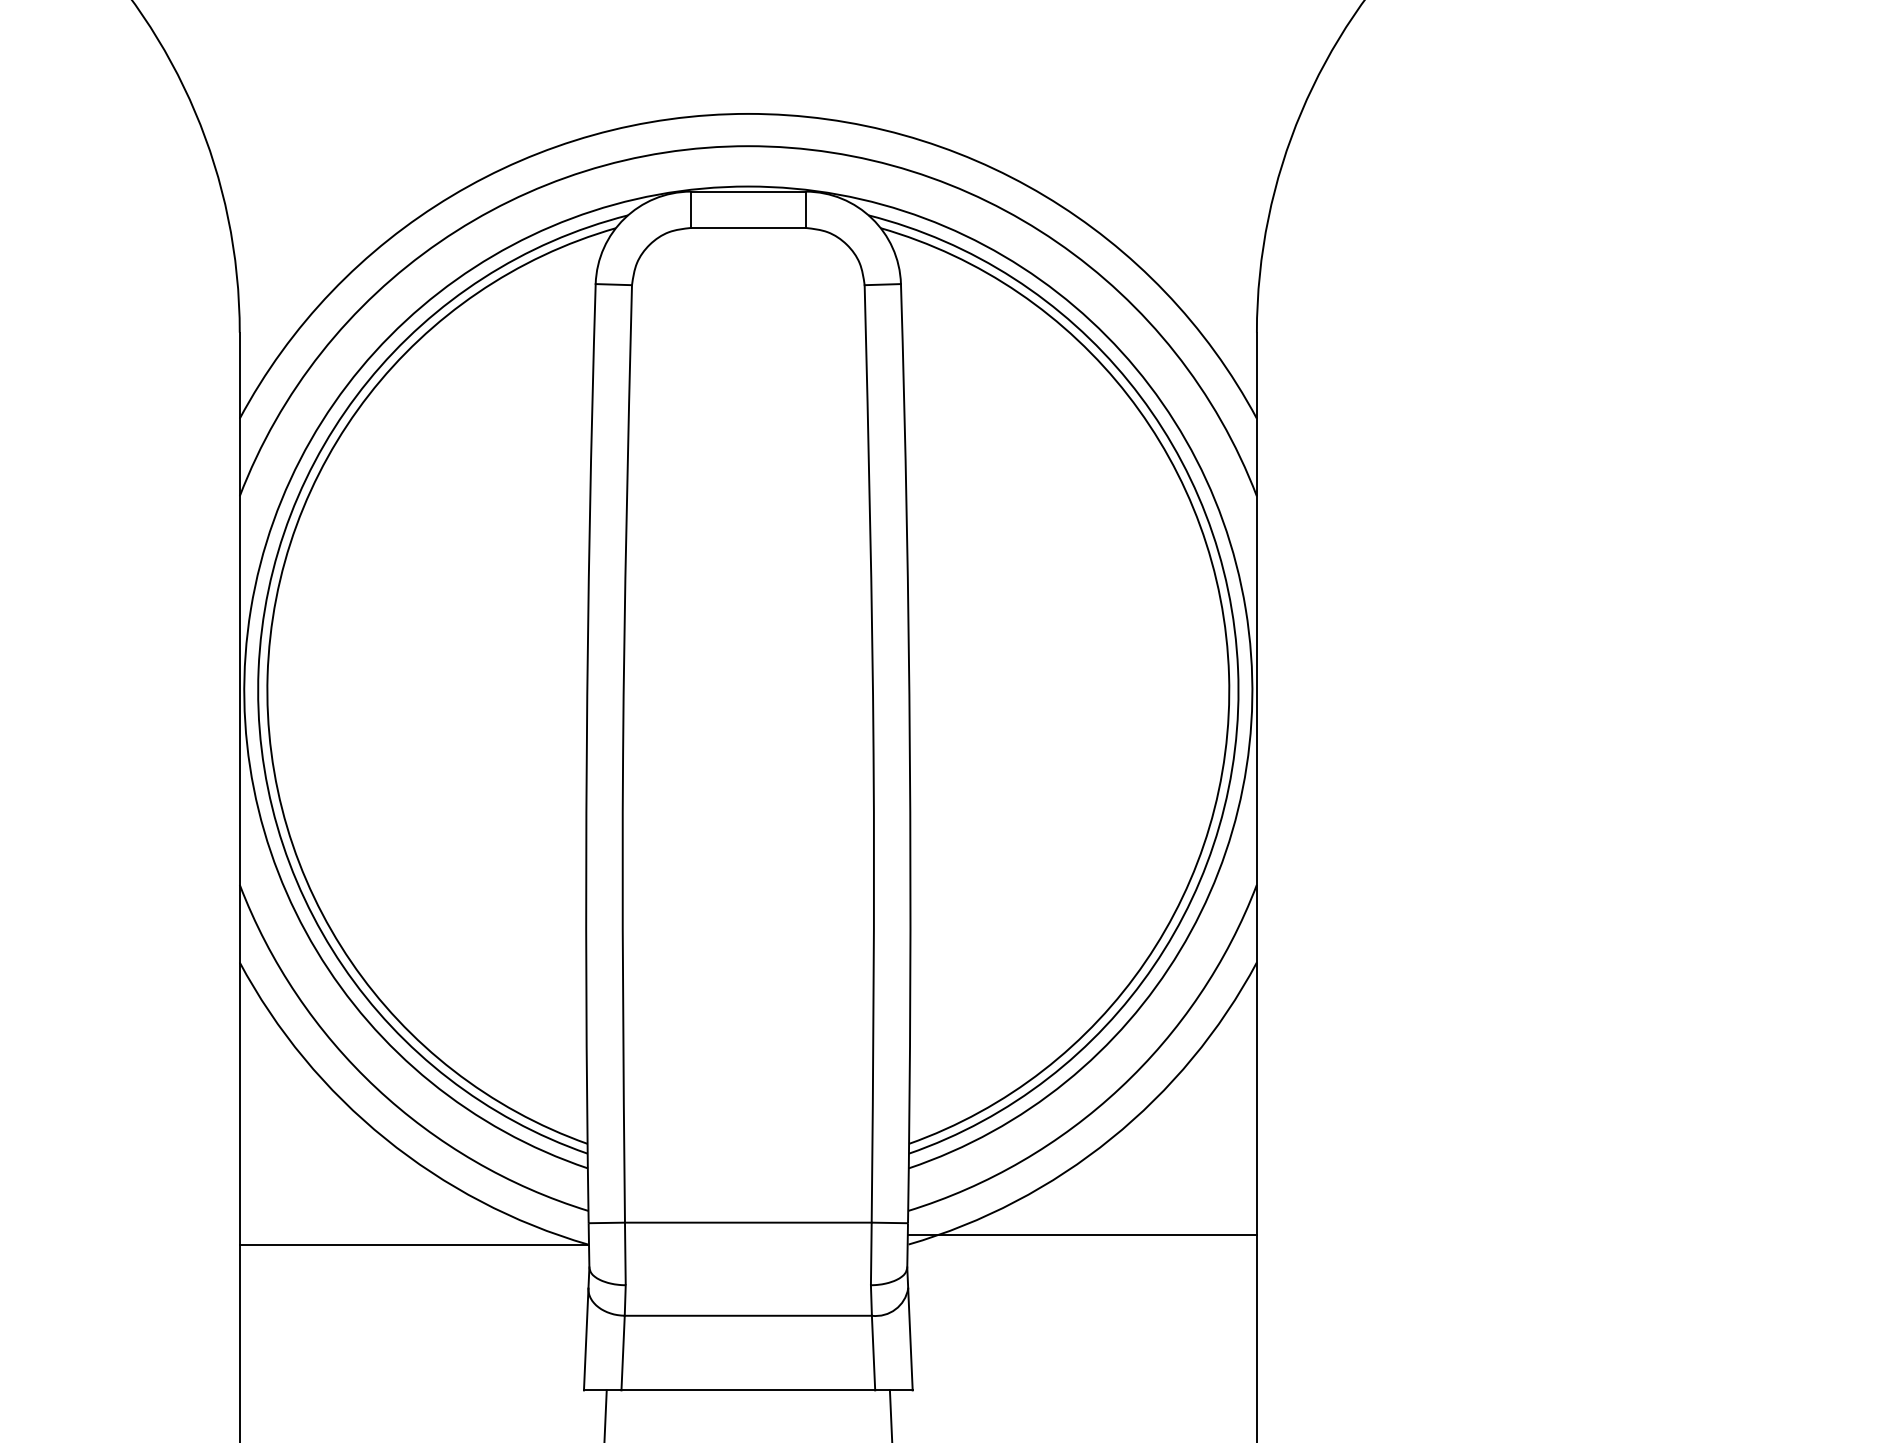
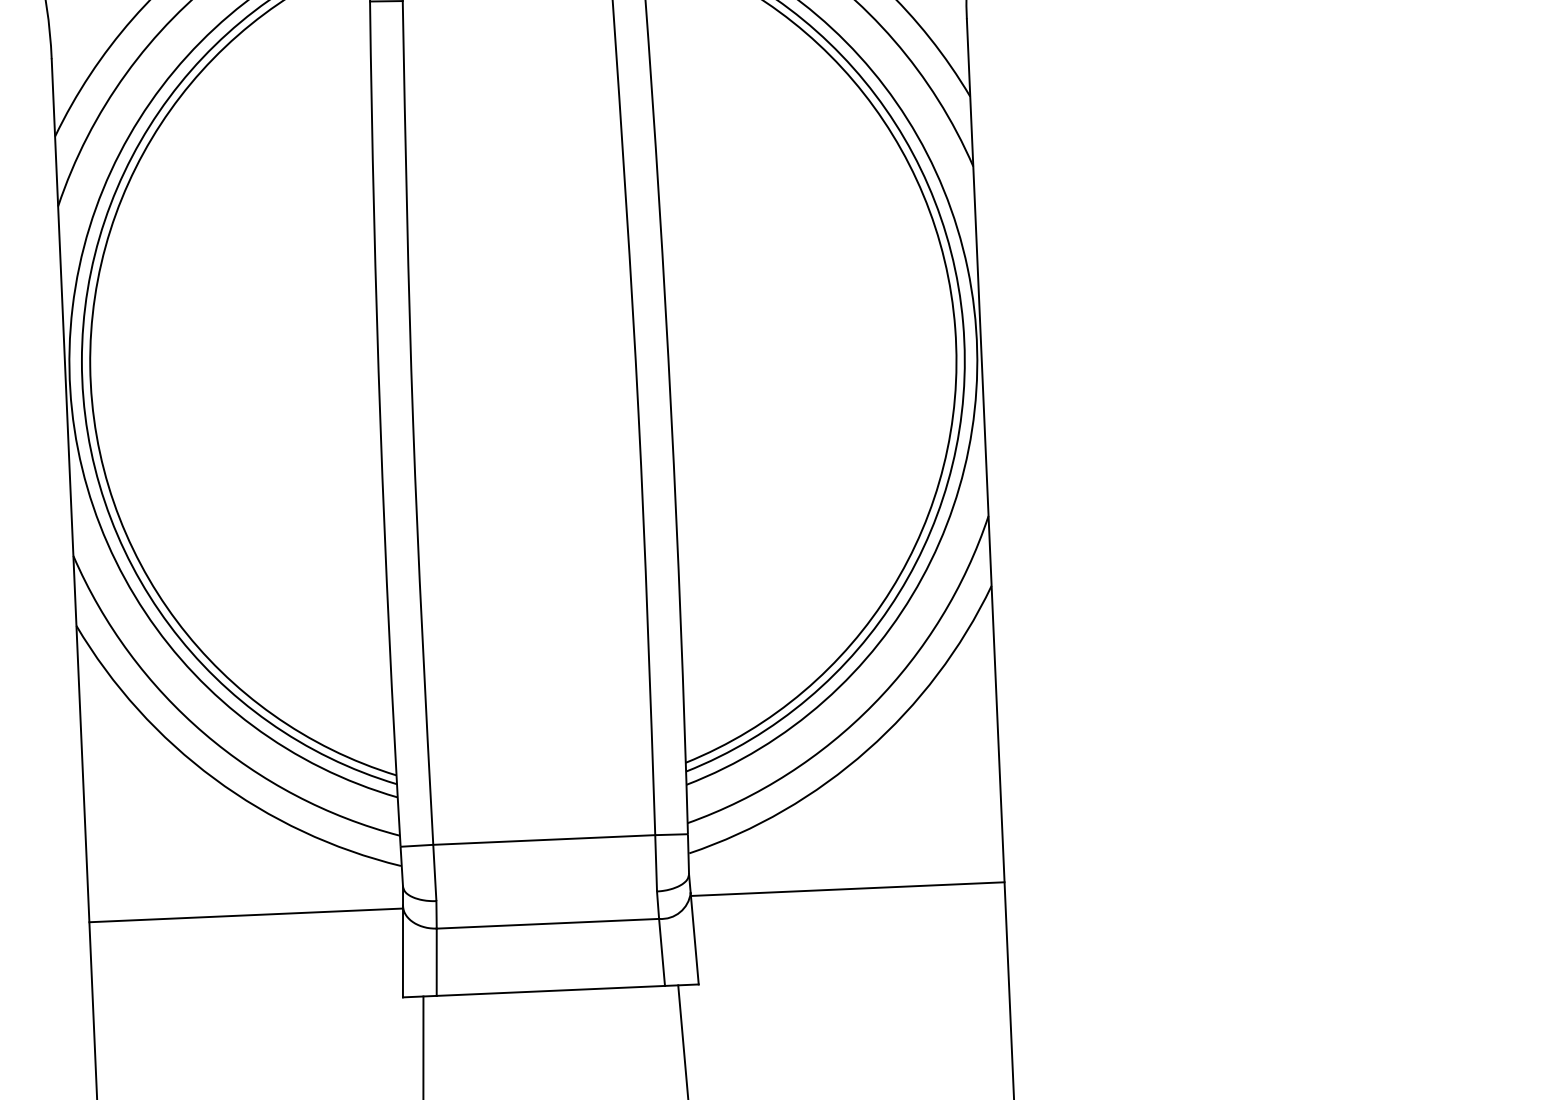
line: (1082, 1234) -> (847, 888), moved
line: (413, 1244) -> (245, 915), moved

